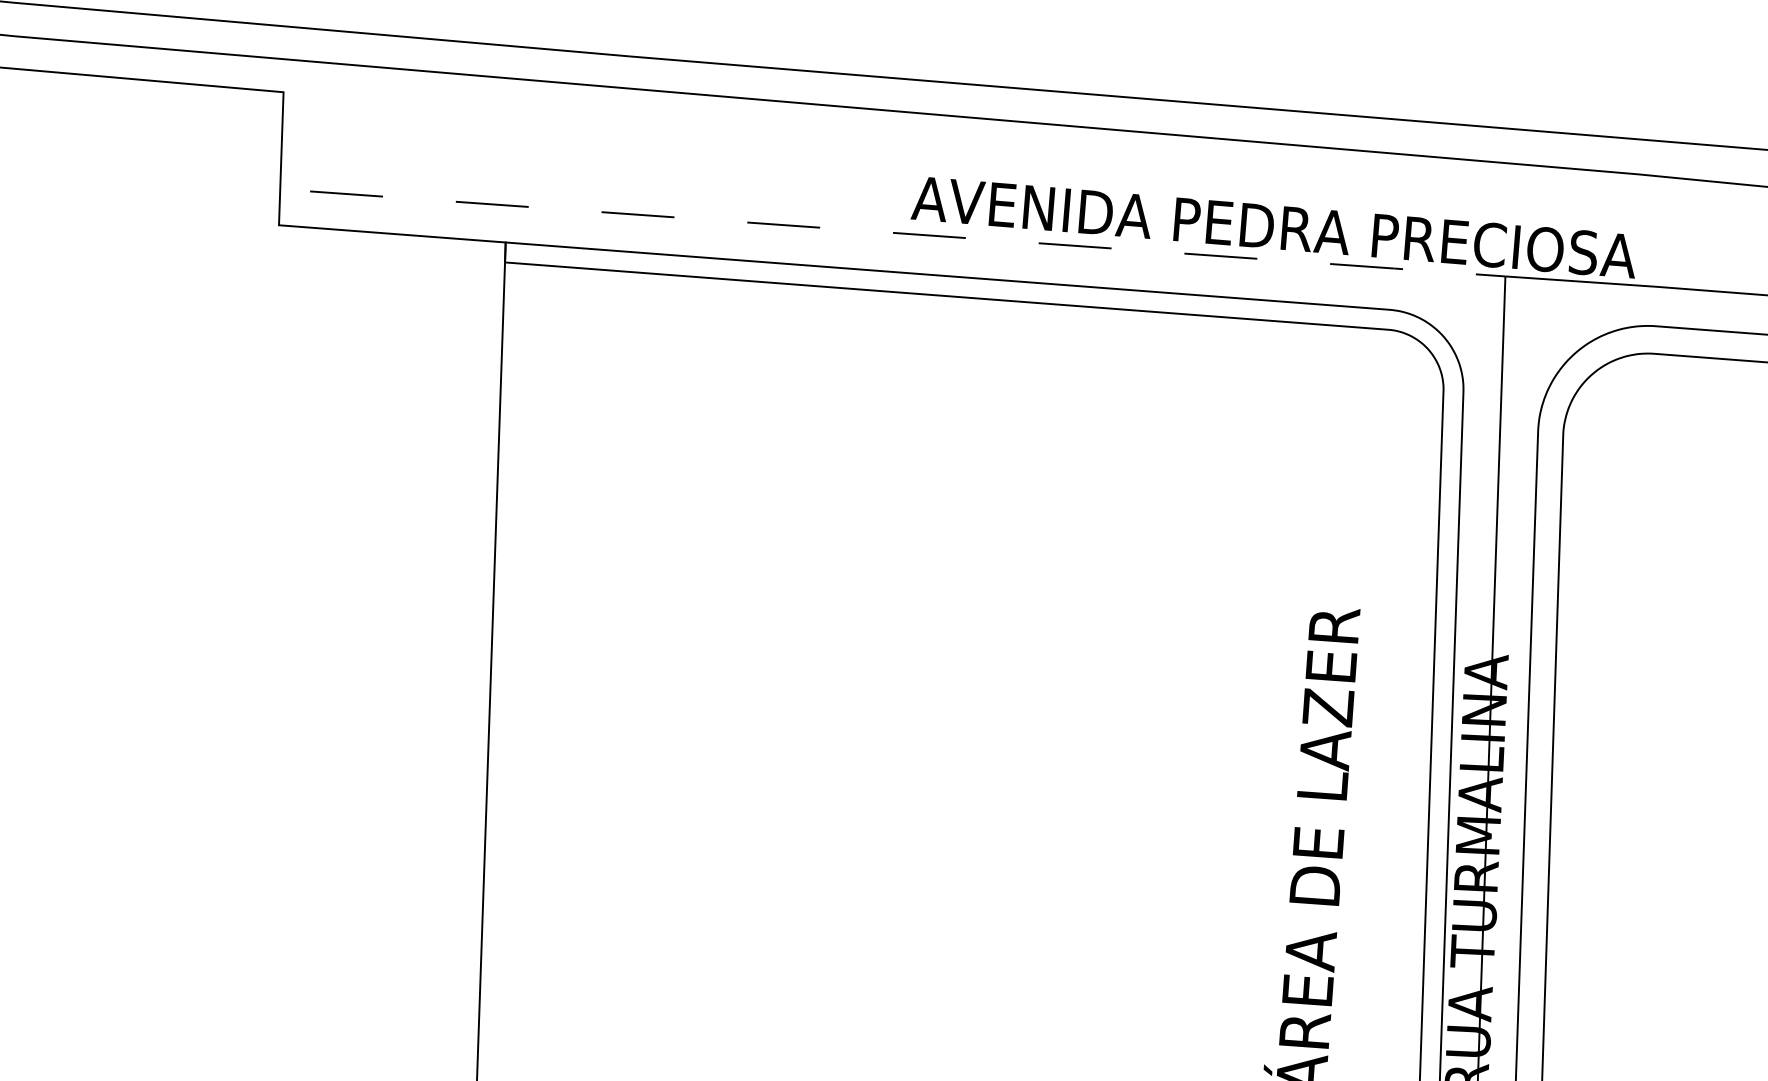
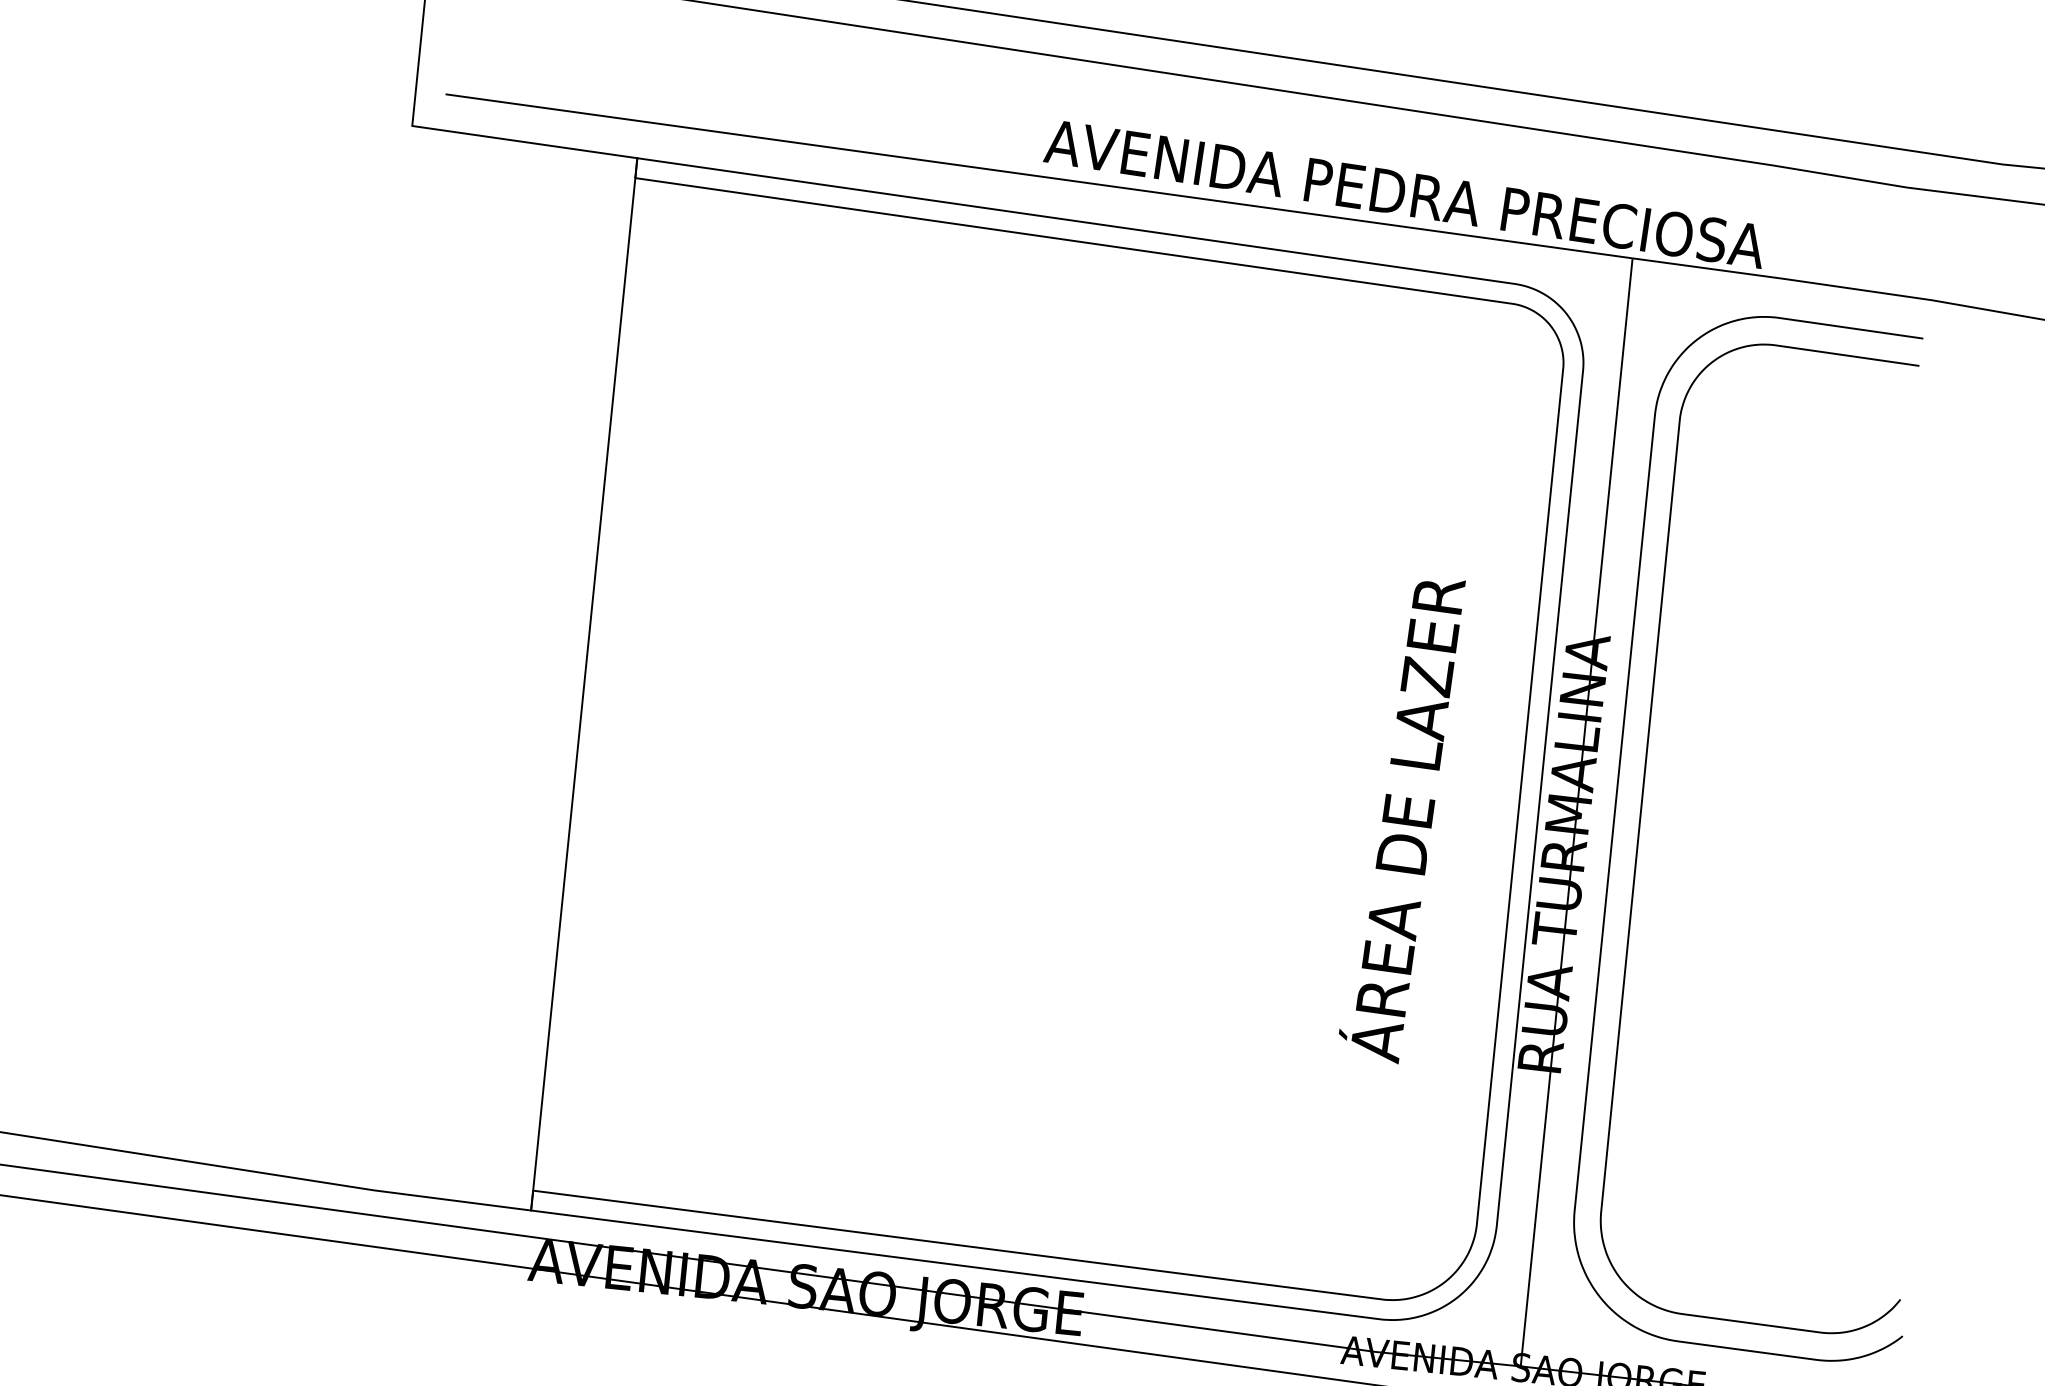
line: (908, 234) -> (1039, 176), dashed -> solid

